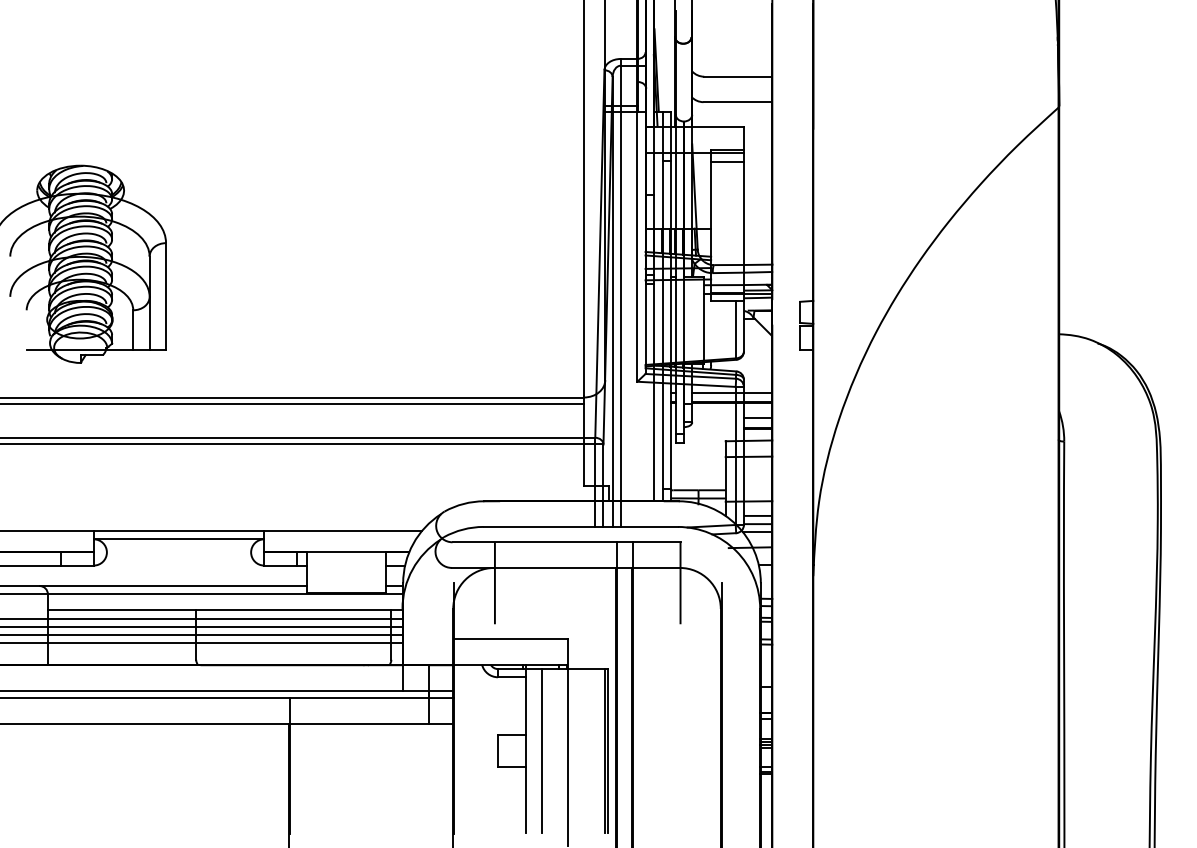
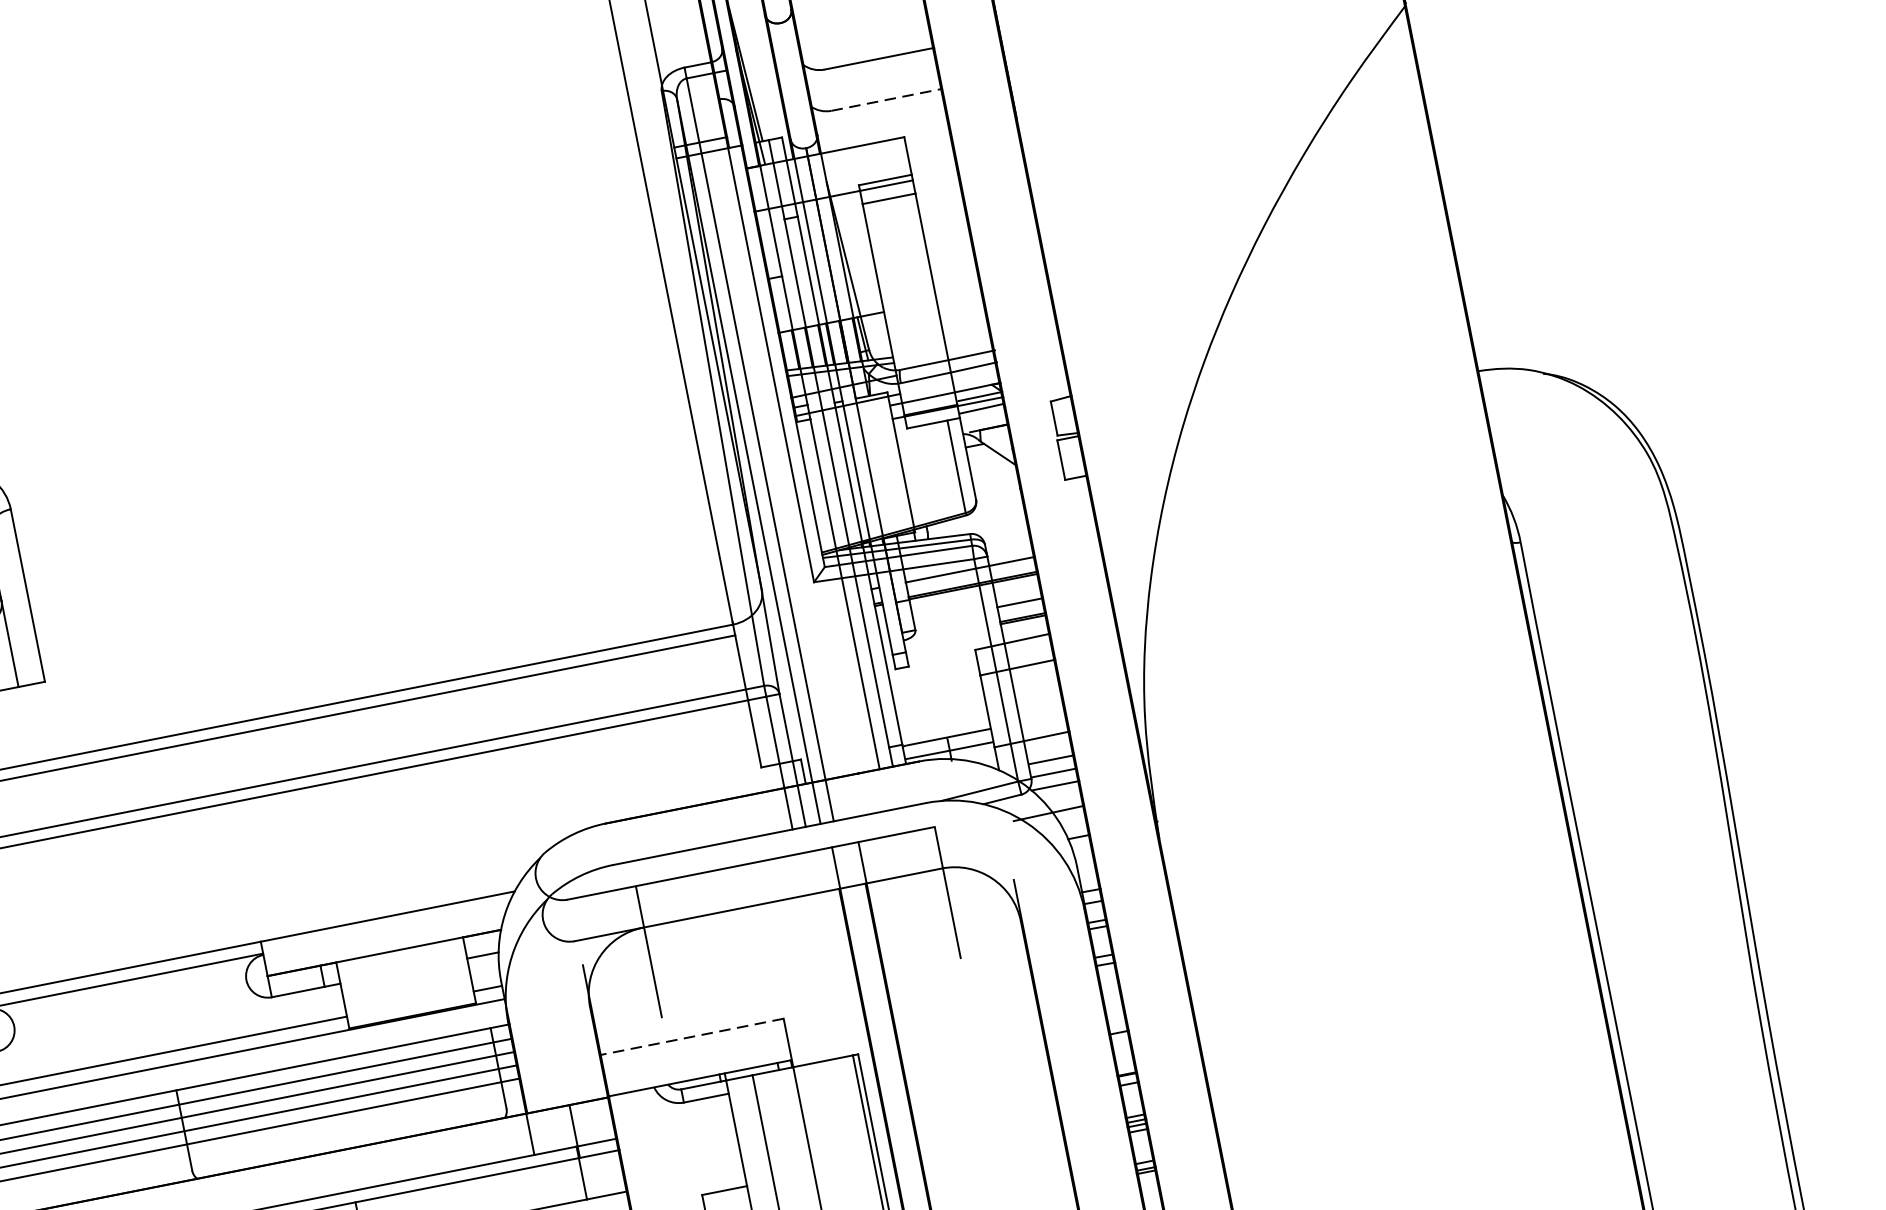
line: (738, 102) -> (887, 100), solid -> dashed
line: (510, 638) -> (691, 1036), solid -> dashed

